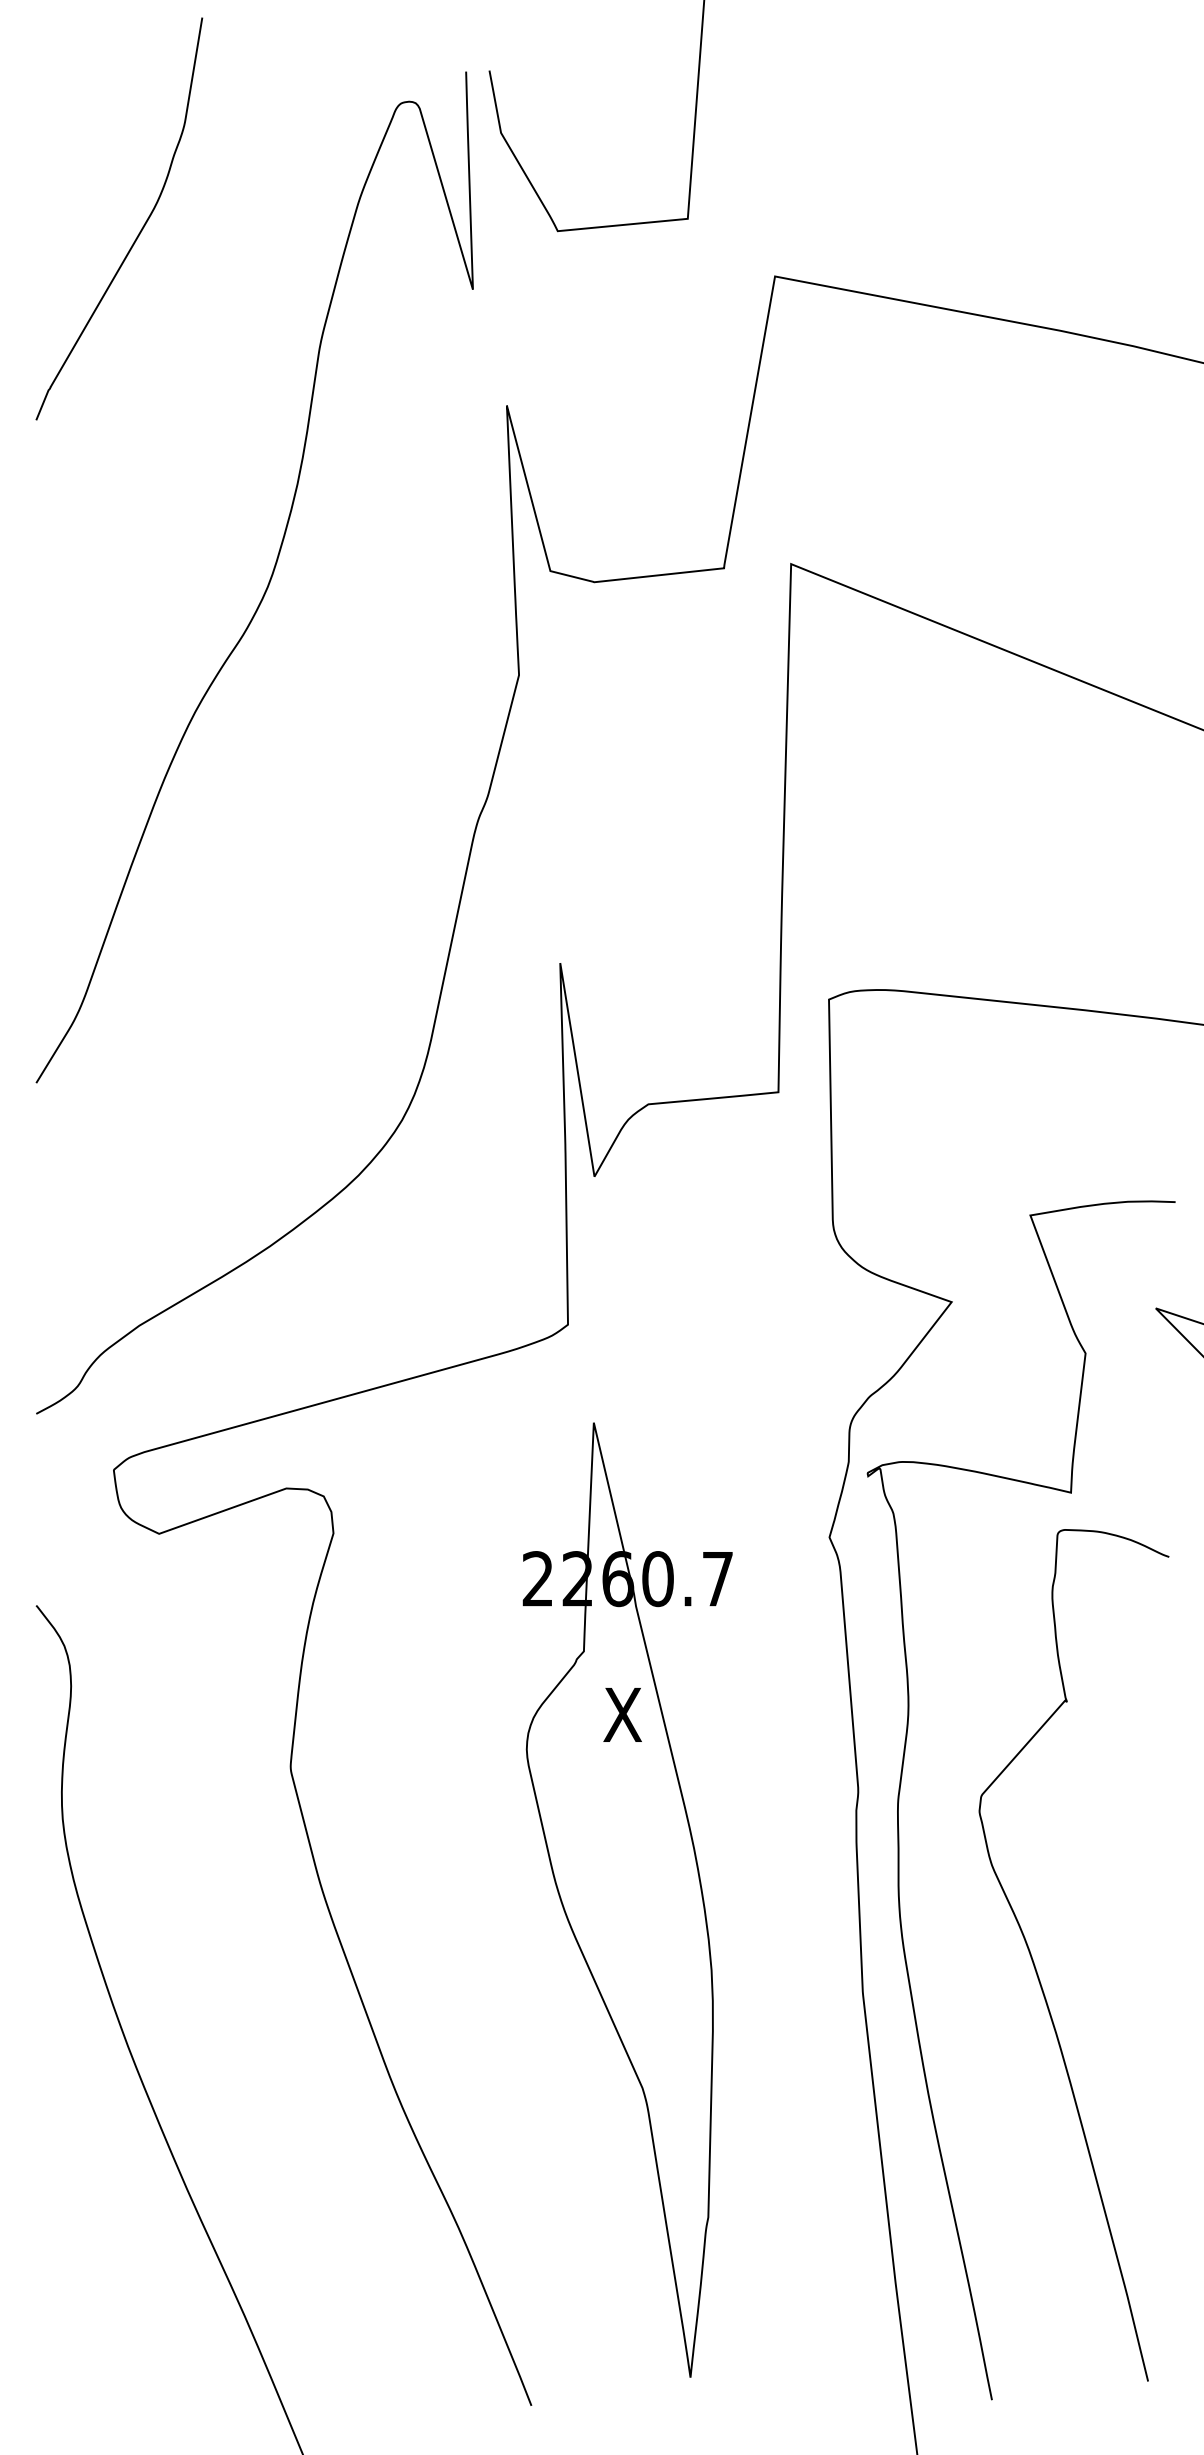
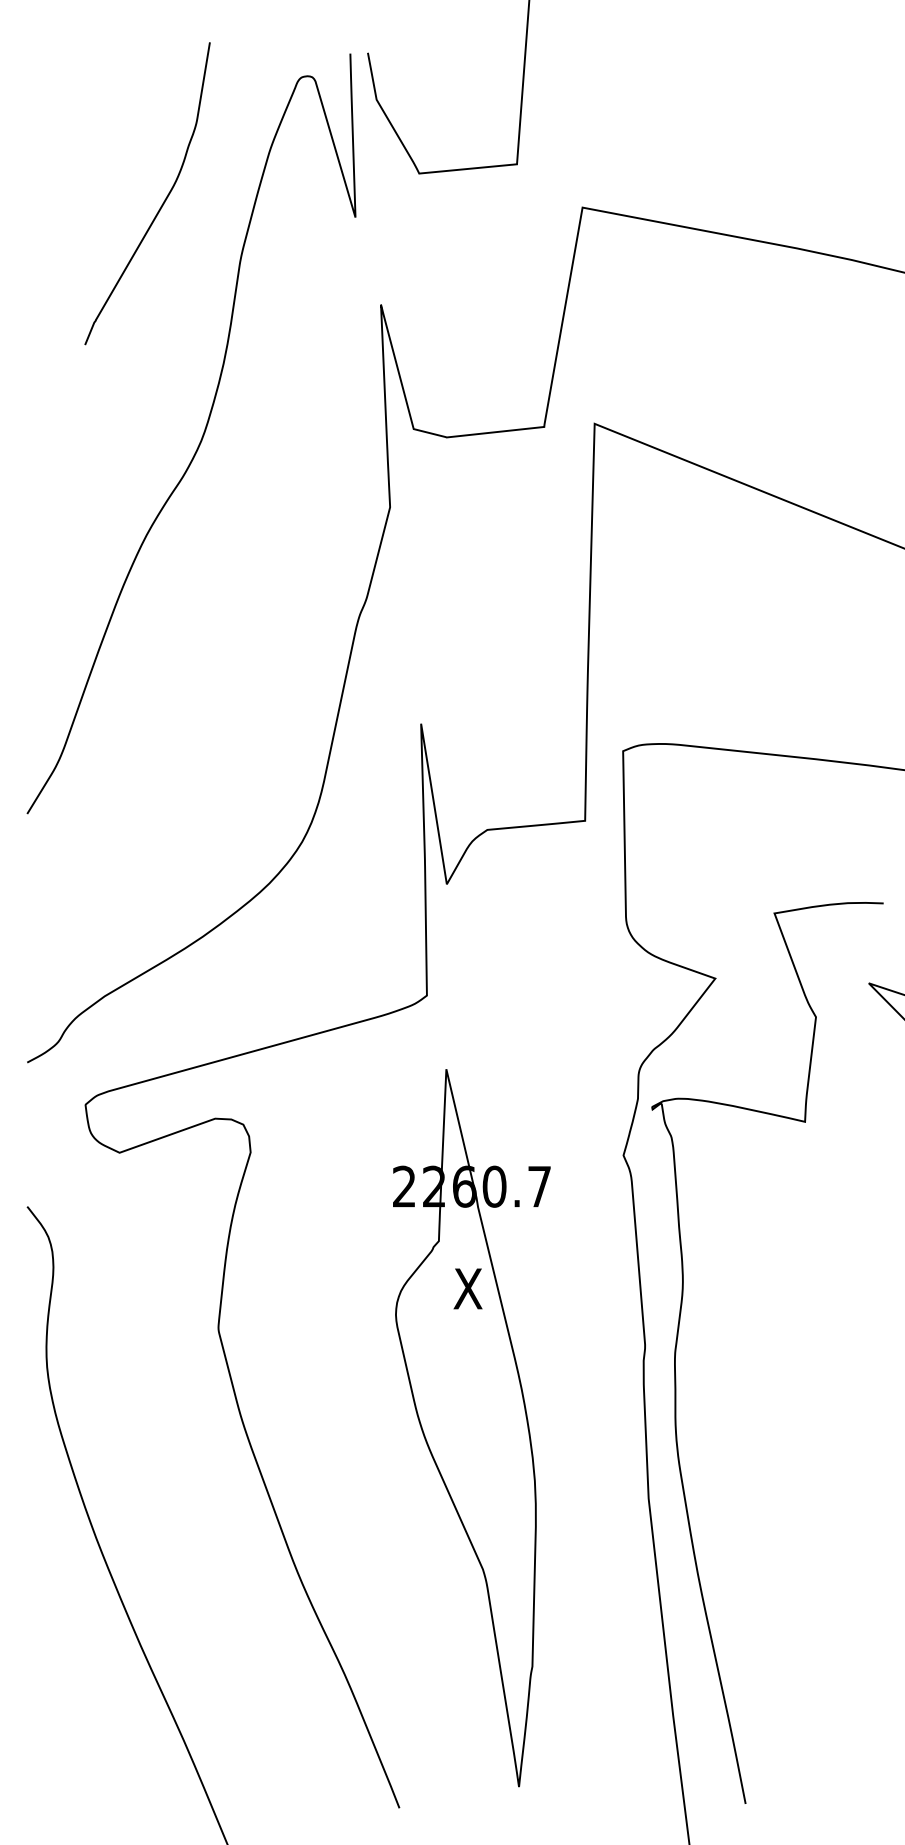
curve: (139, 231) -> (162, 203), moved
curve: (1036, 1968) -> (779, 1479), removed

